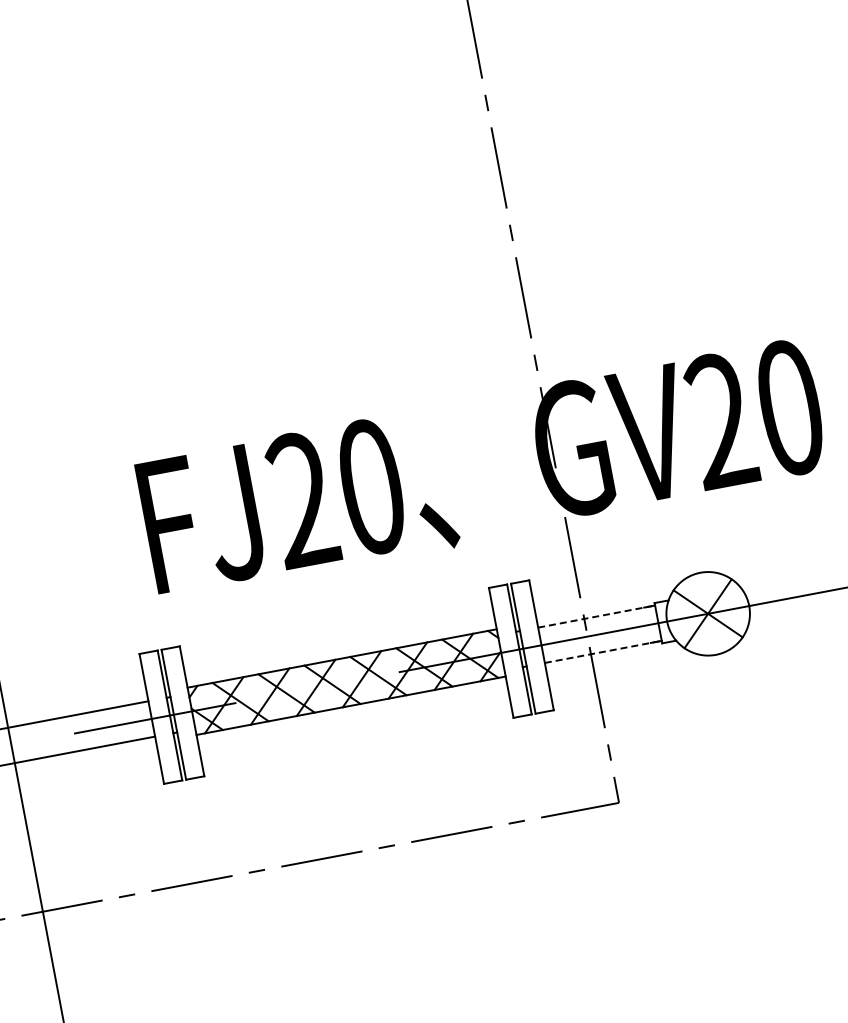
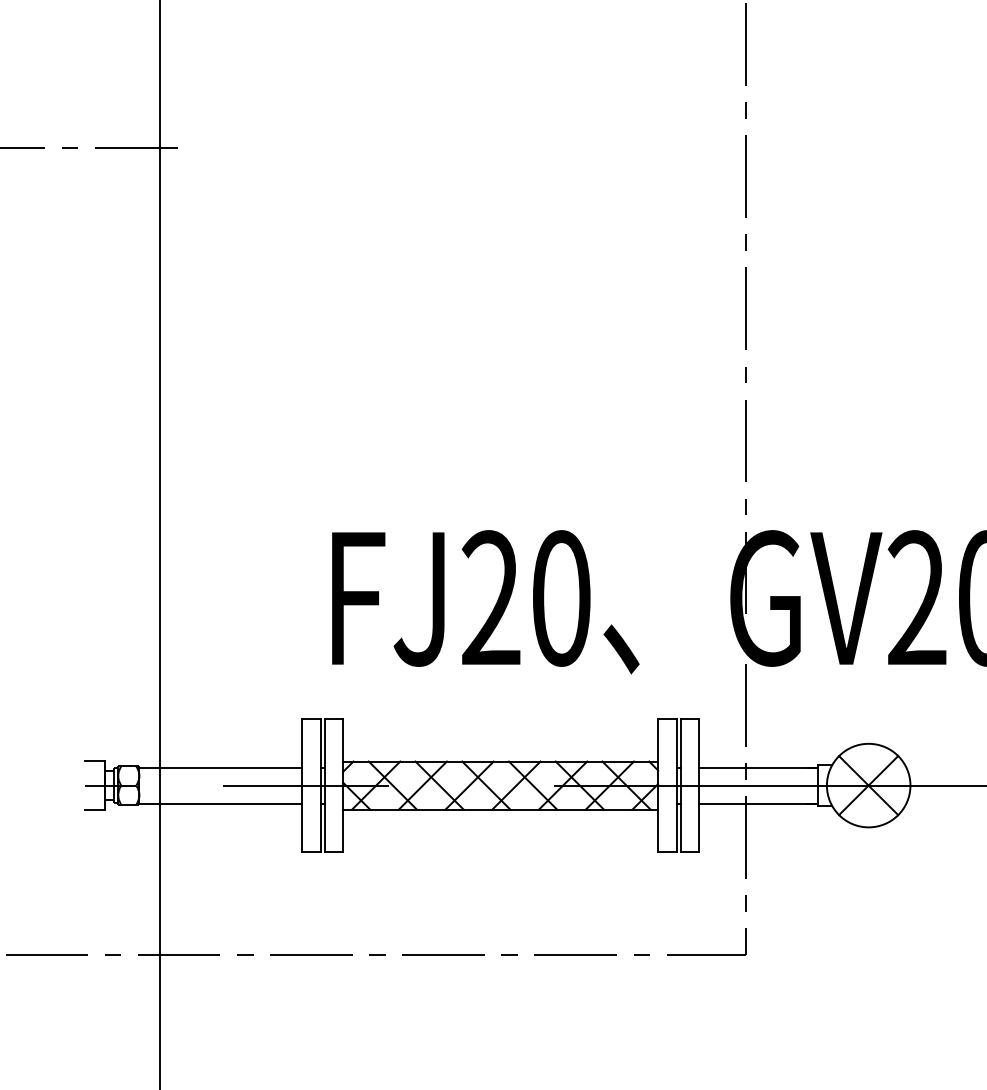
line: (597, 616) -> (759, 767), dashed -> solid
line: (604, 651) -> (759, 803), dashed -> solid

